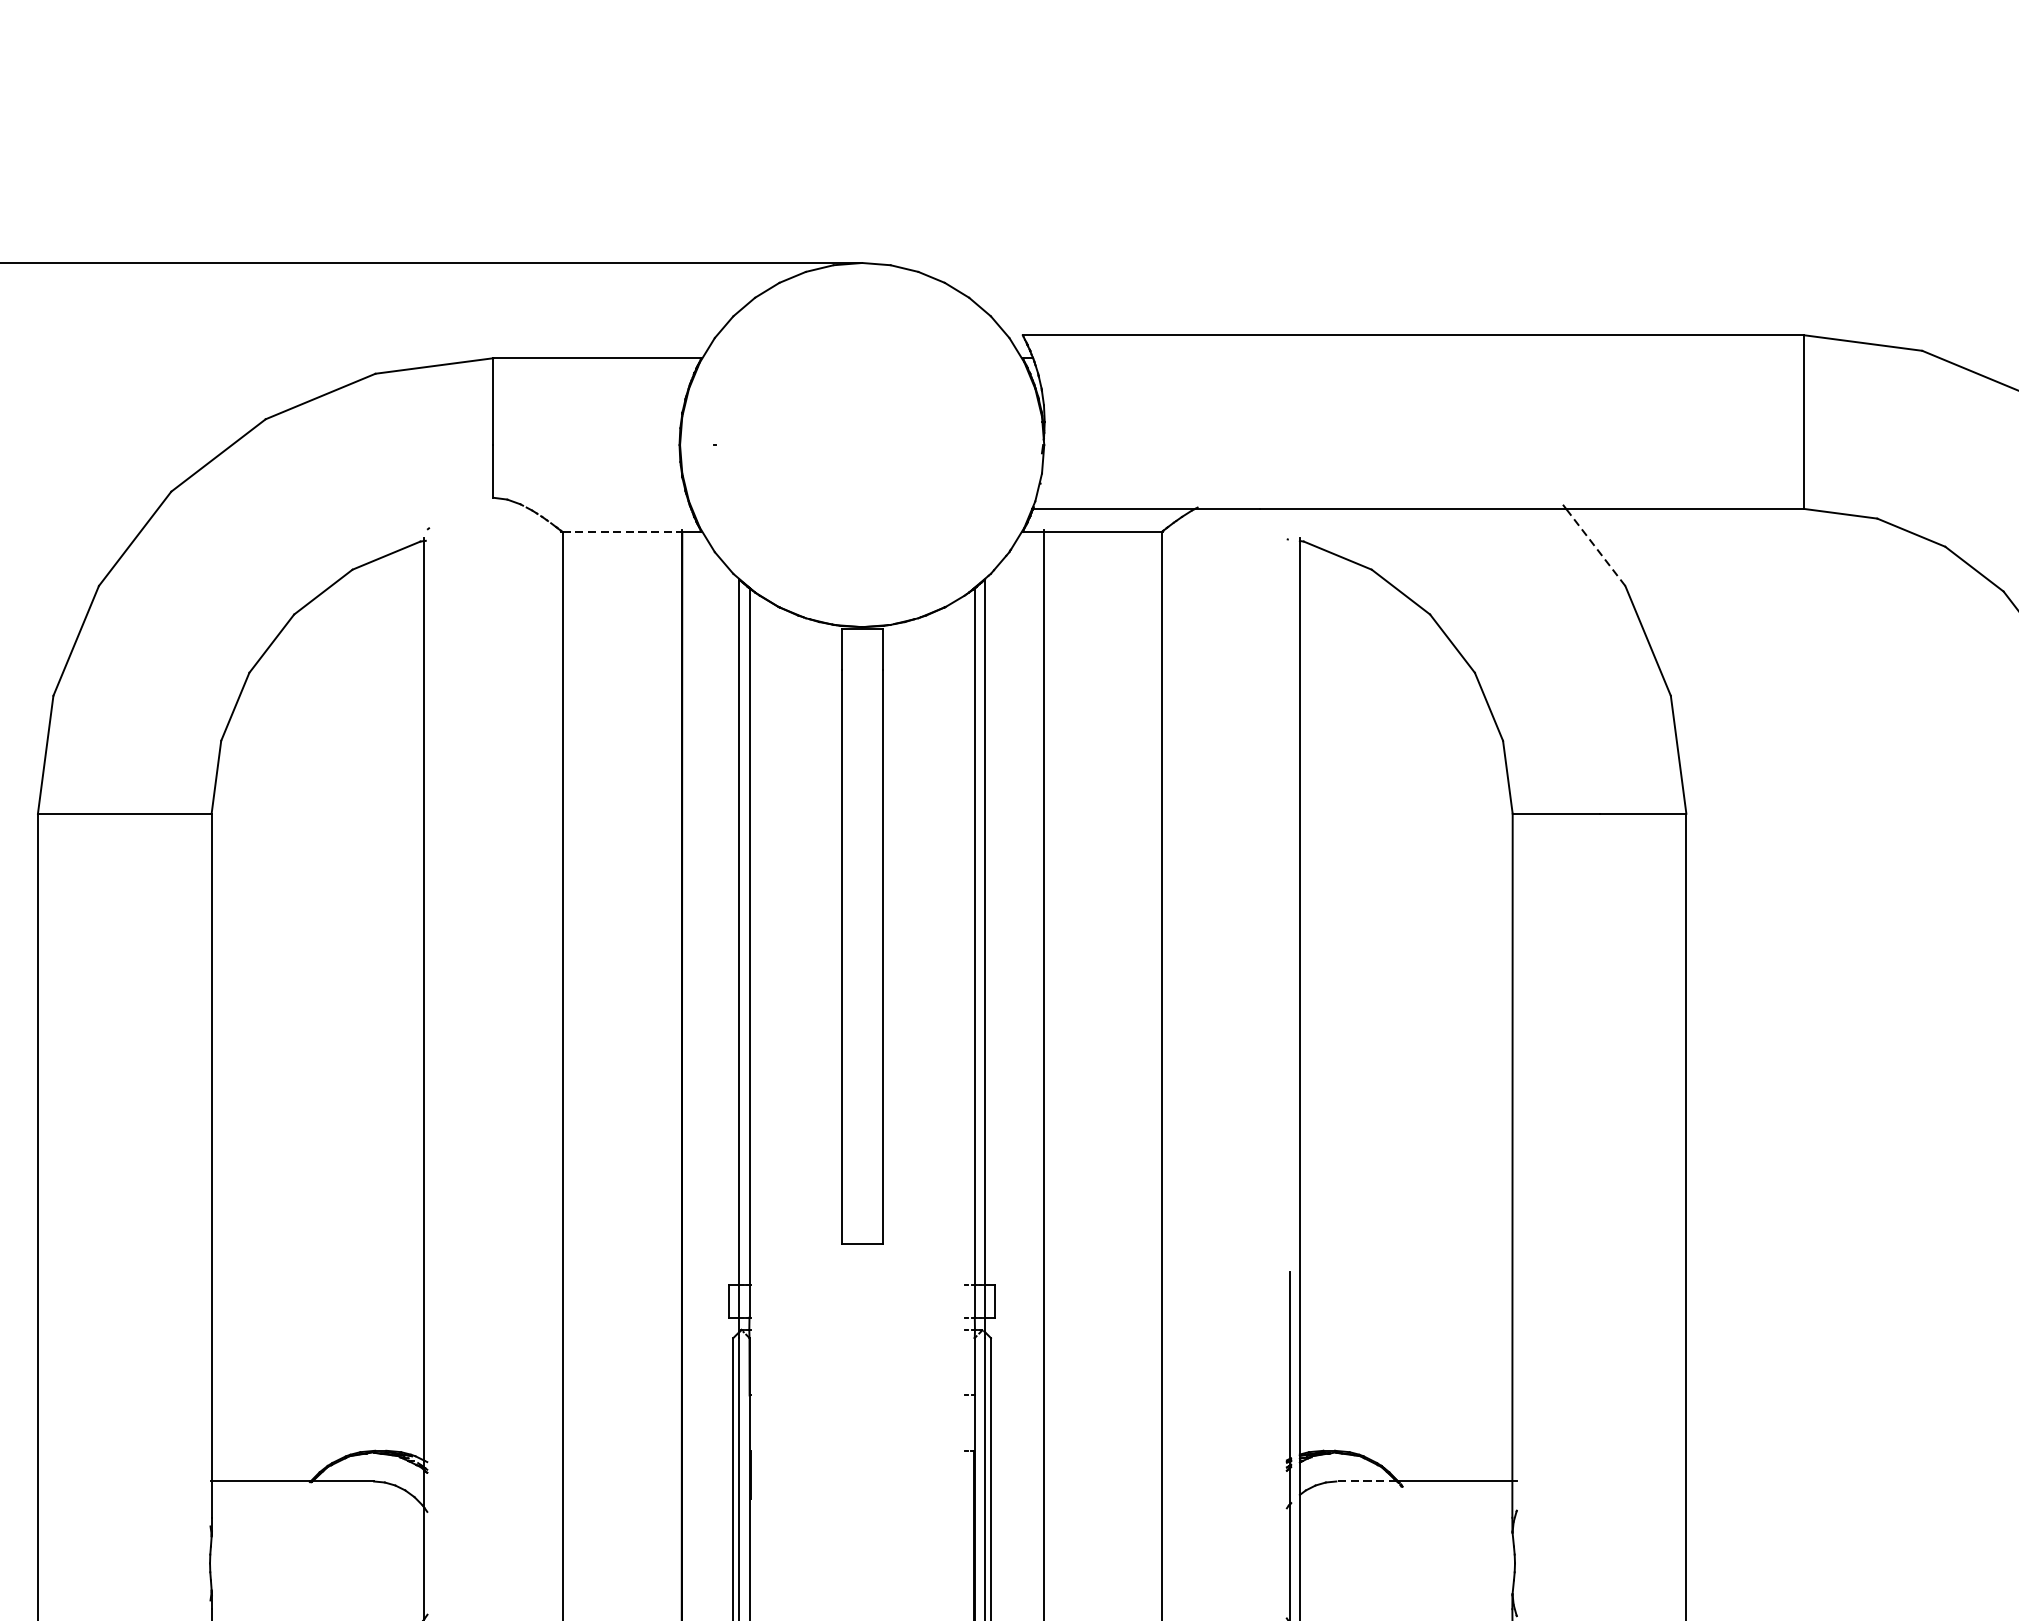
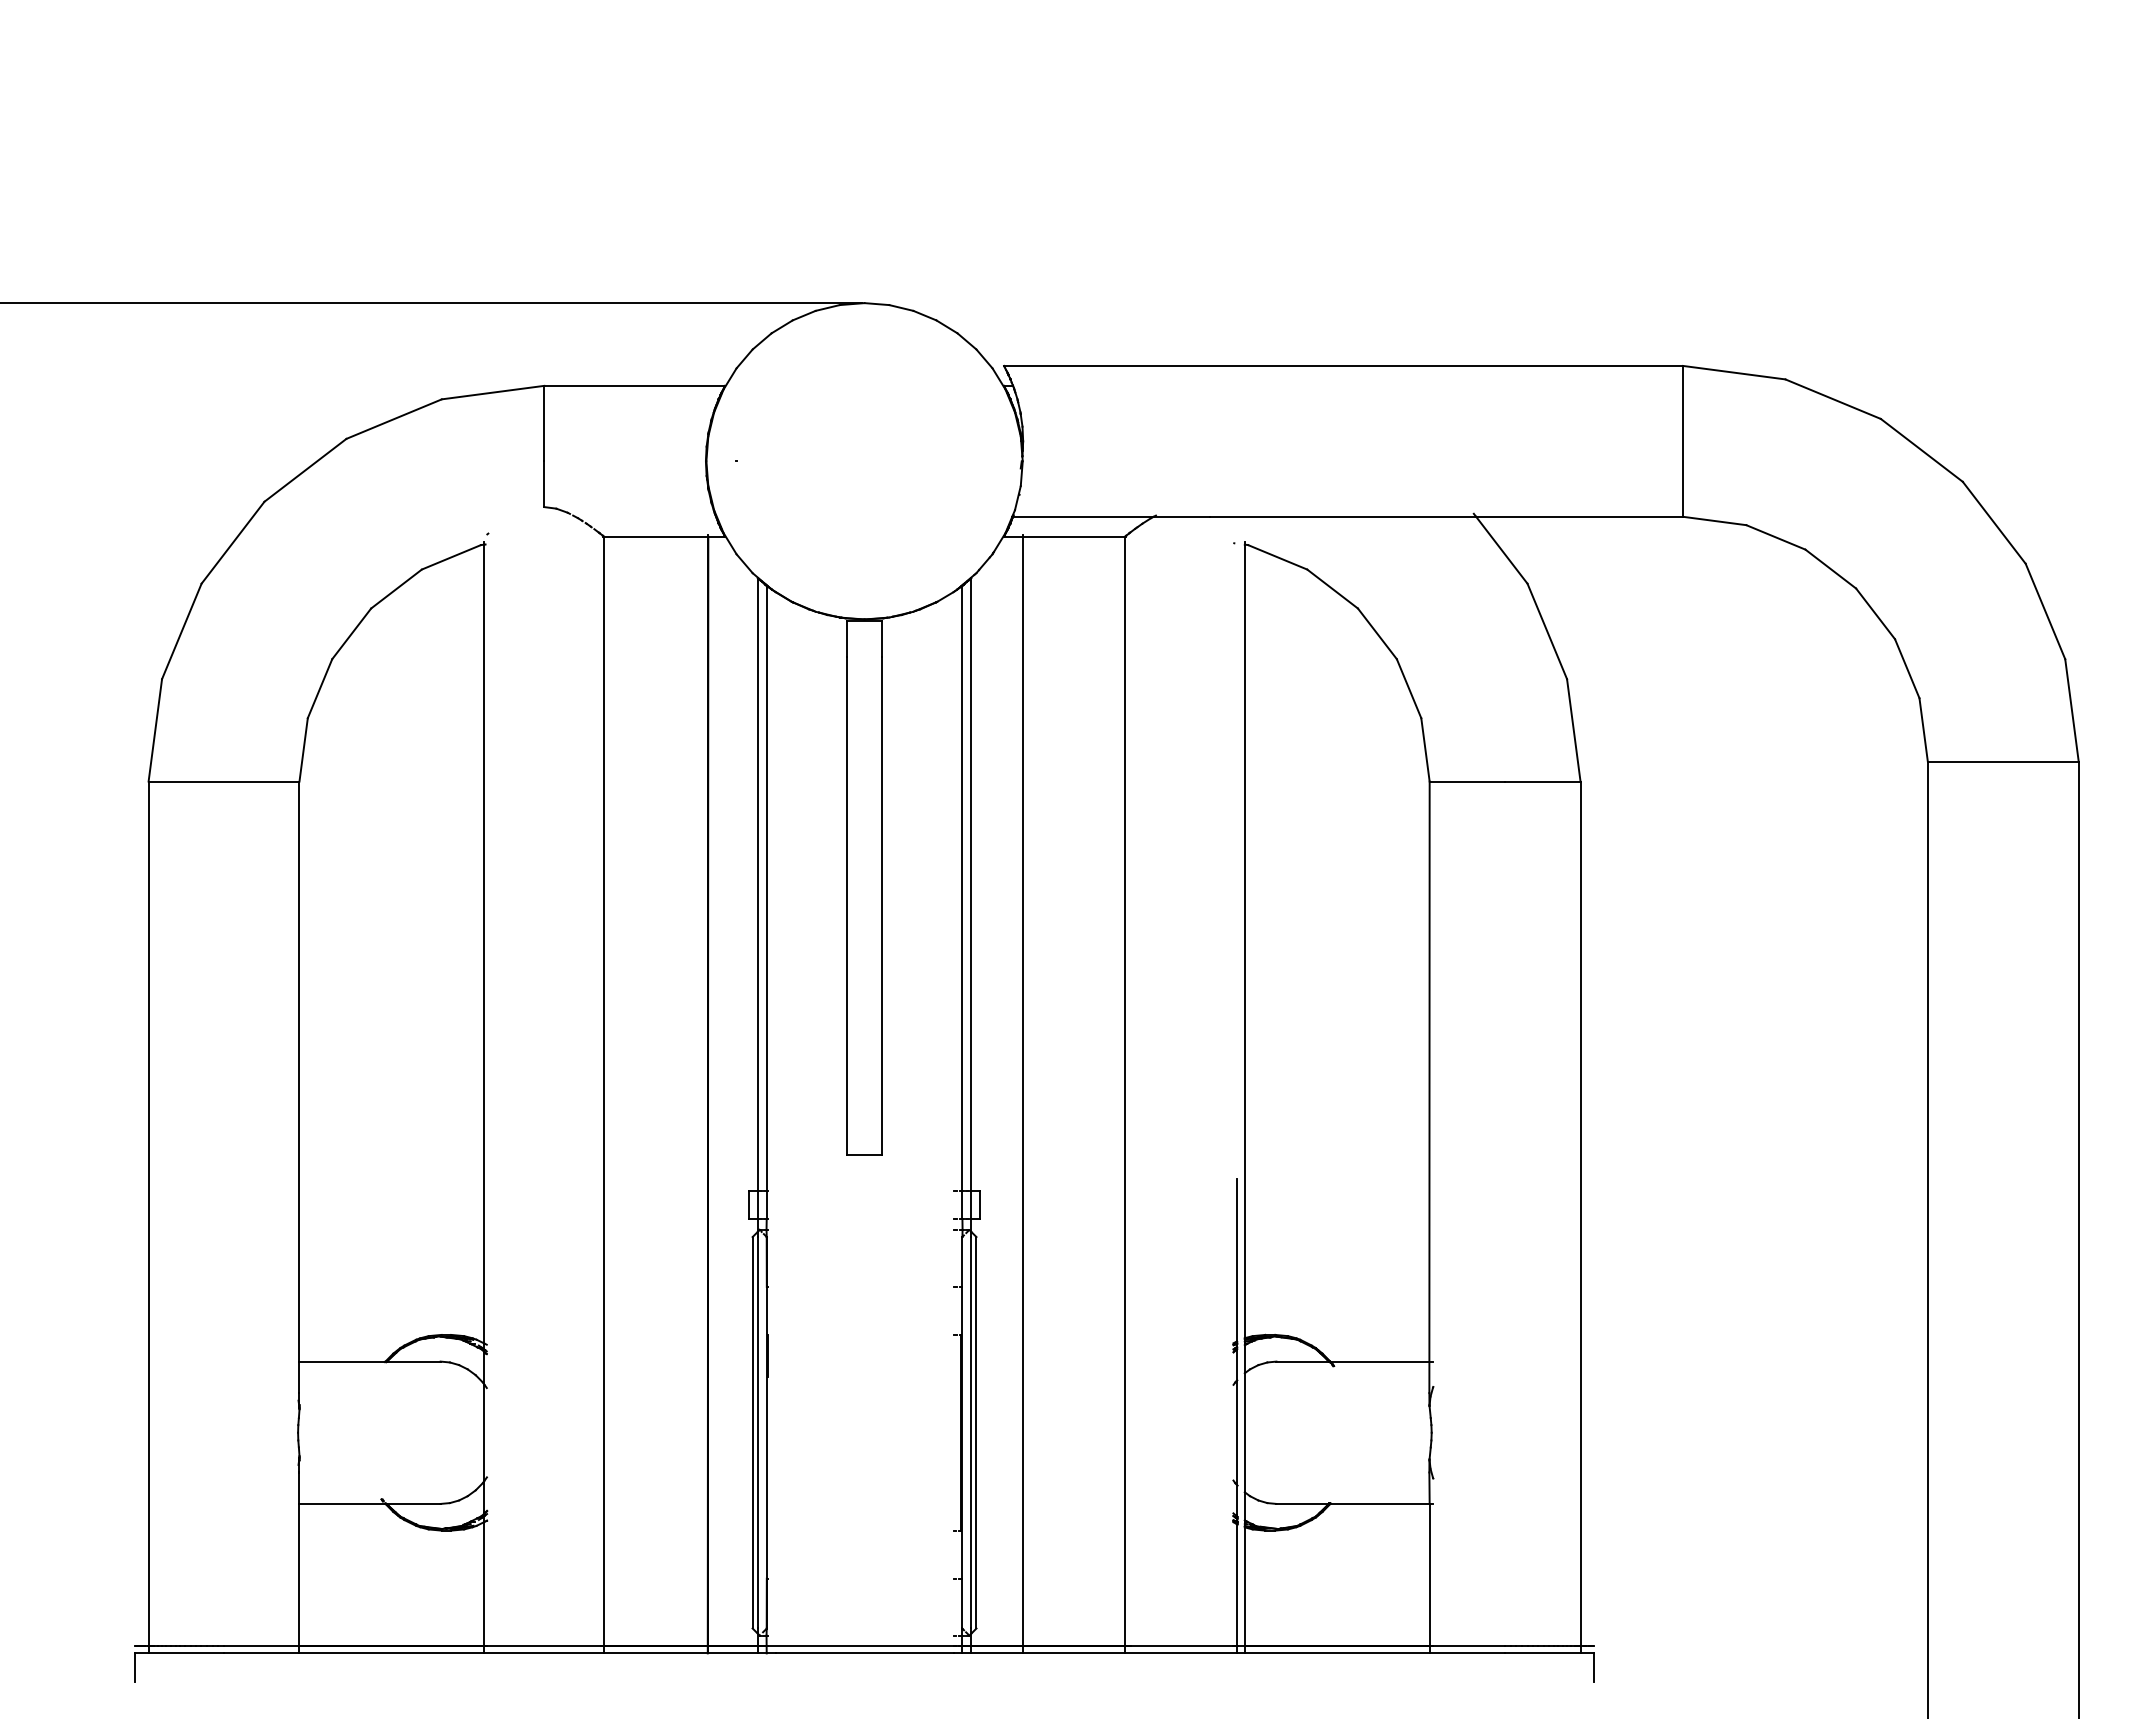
line: (622, 531) -> (656, 536), dashed -> solid
line: (1595, 546) -> (1501, 549), dashed -> solid
line: (1366, 1481) -> (1302, 1361), dashed -> solid

